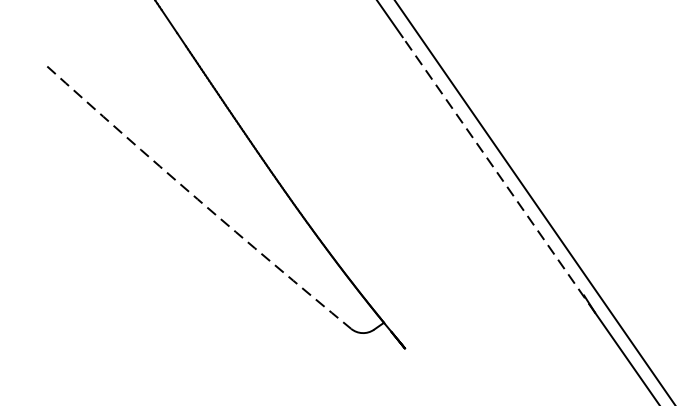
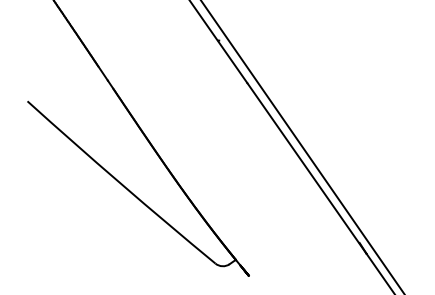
line: (498, 175) -> (306, 168), dashed -> solid
arc: (197, 199) -> (120, 183), dashed -> solid

